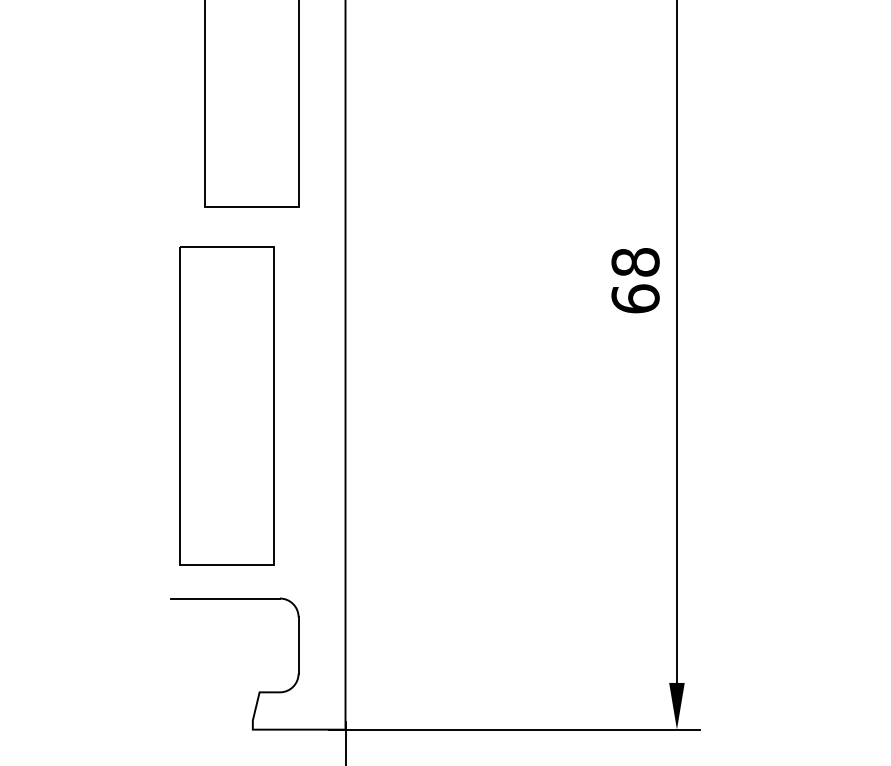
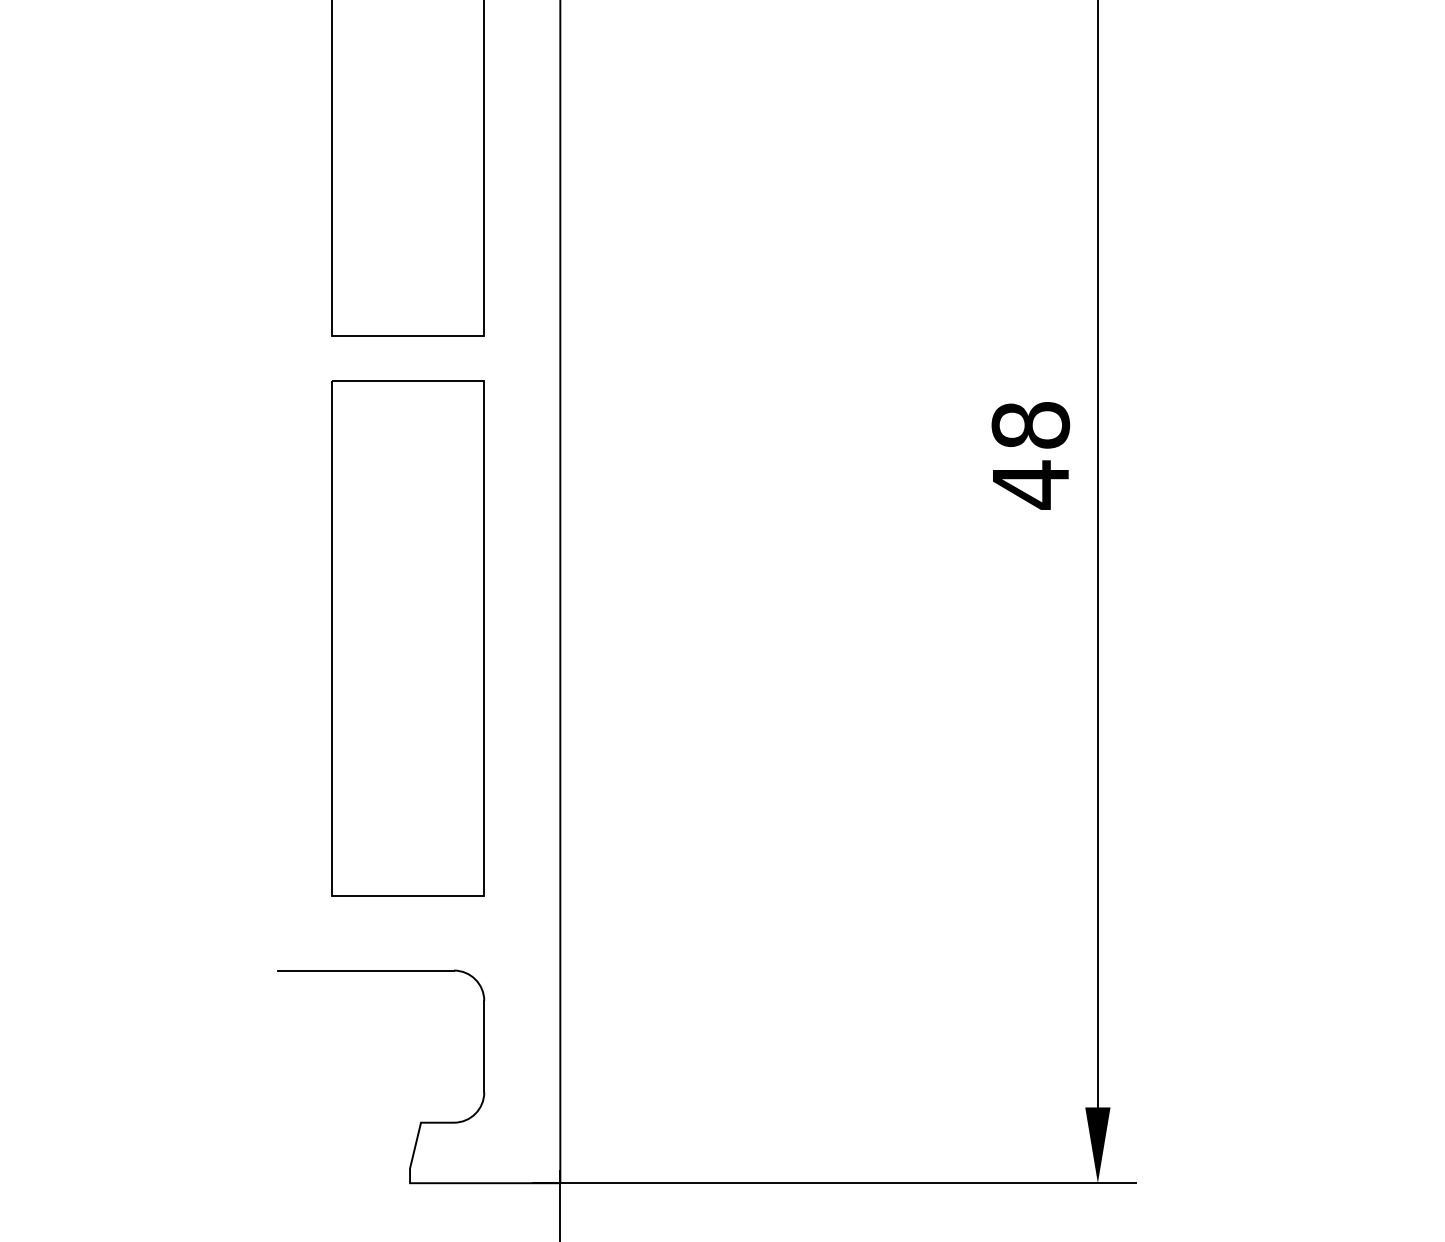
text: (635, 299) -> (1030, 485), 68 -> 48
part: (226, 405) -> (407, 638), moved

